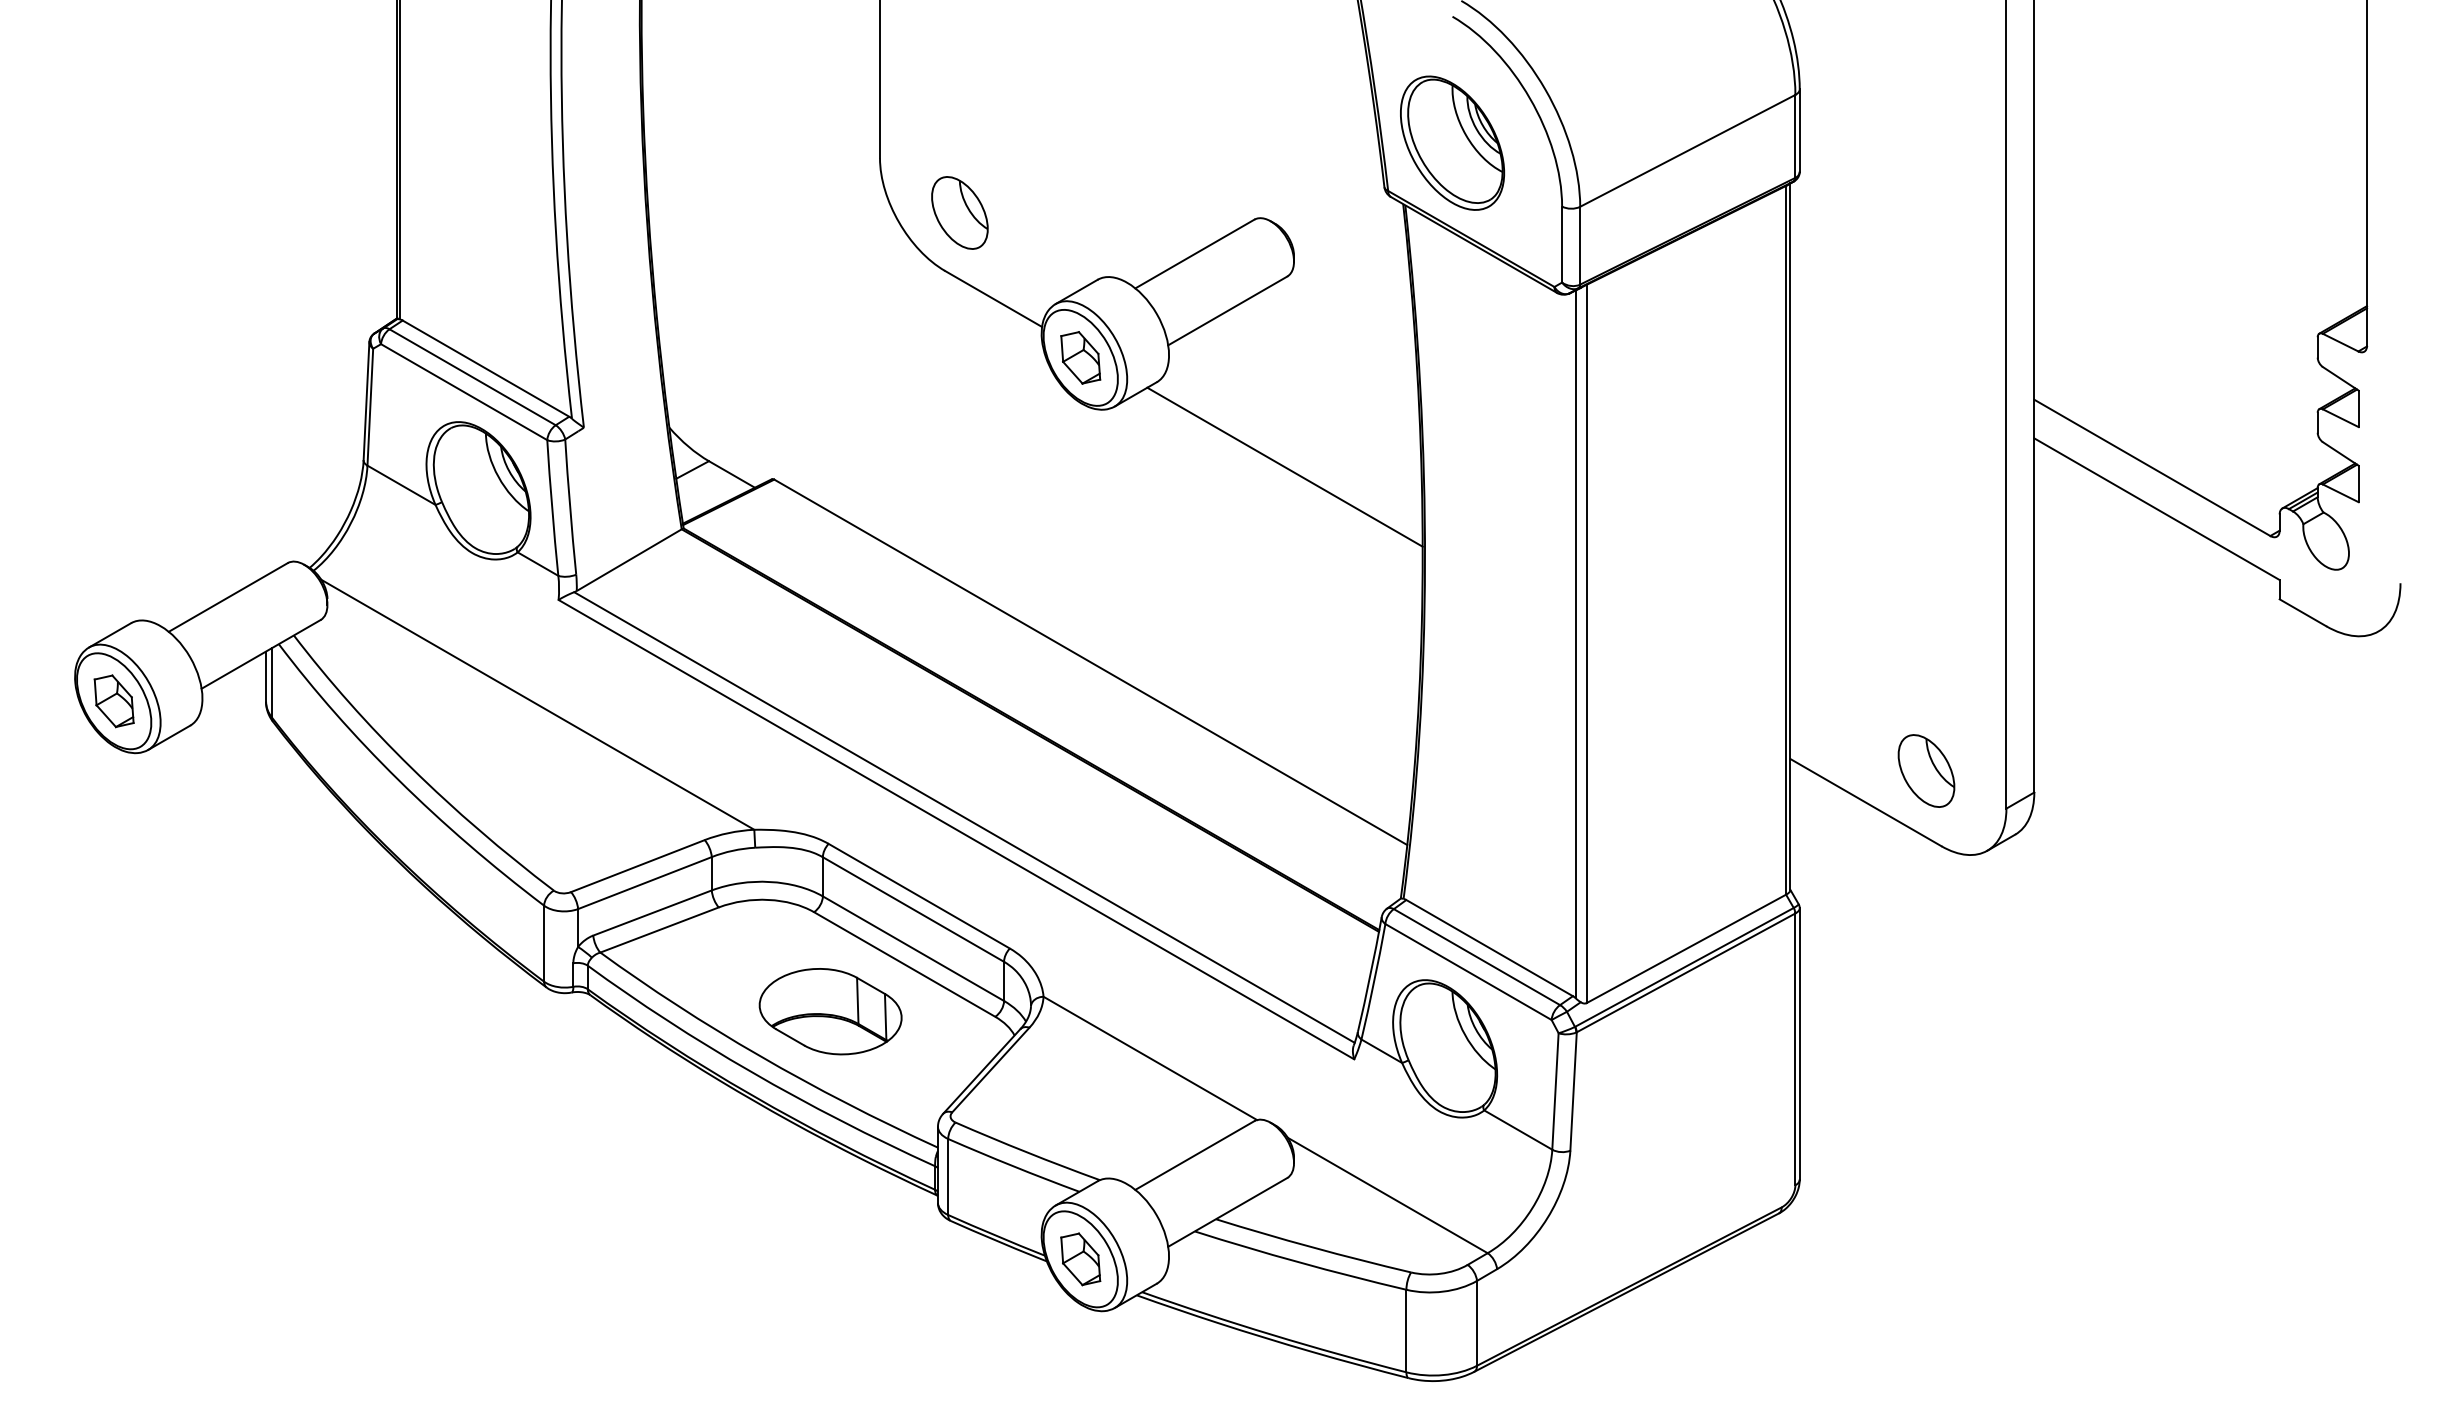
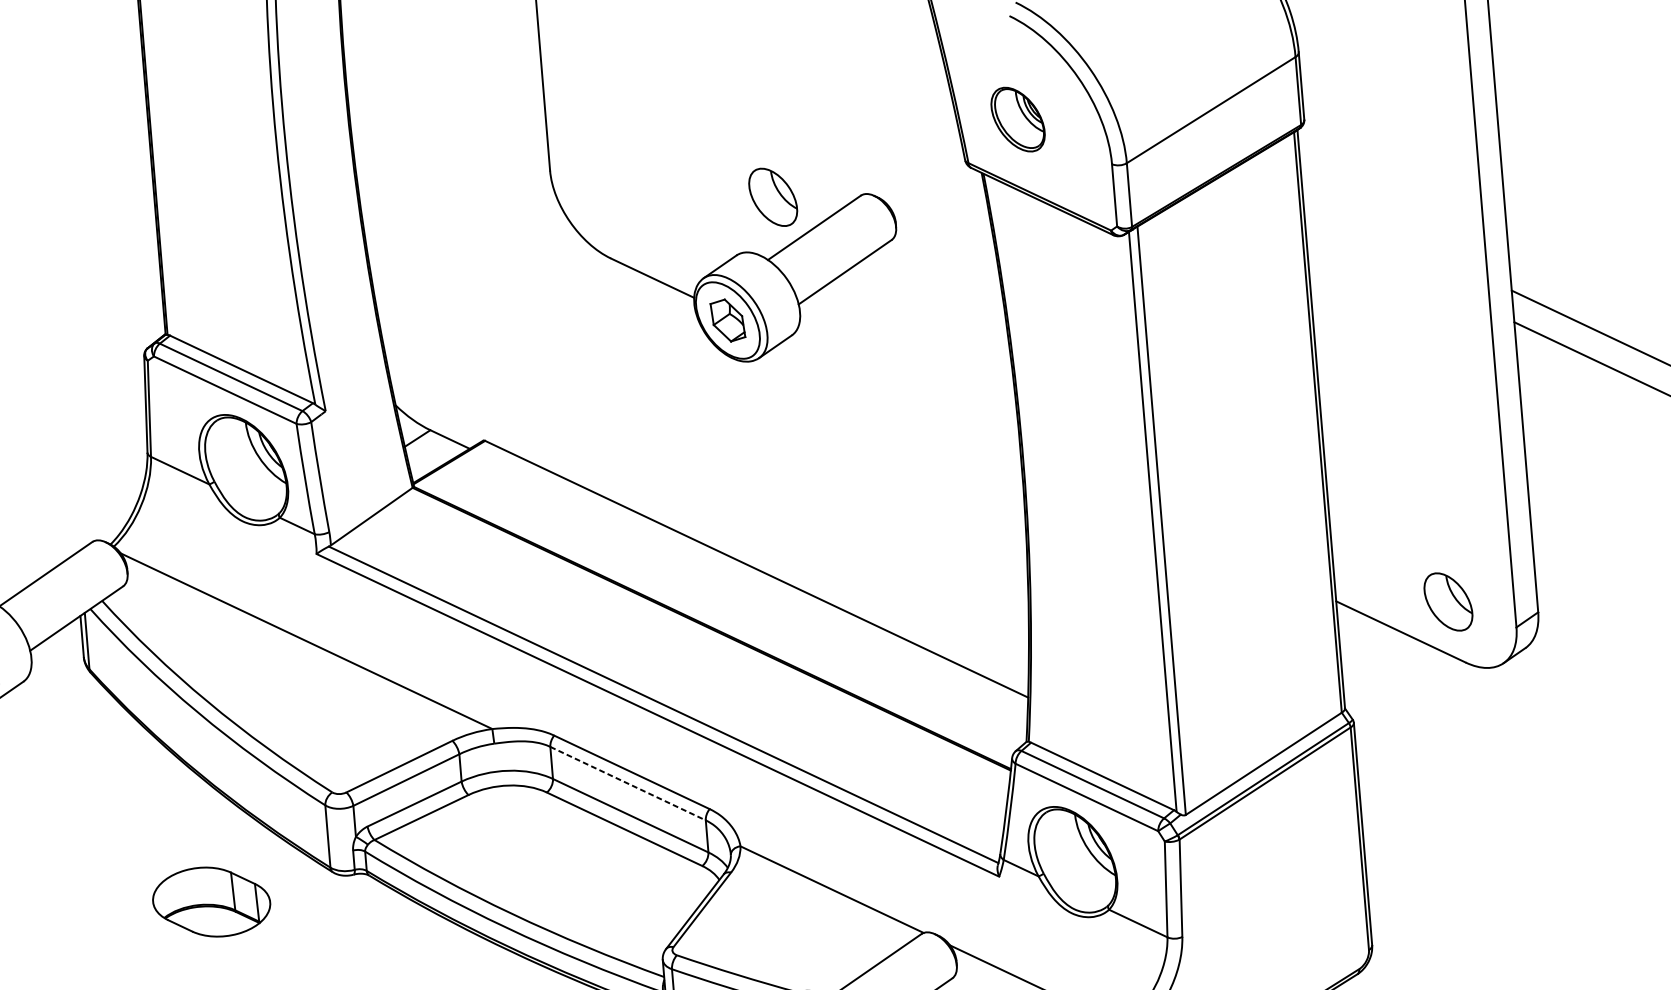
part: (1452, 142) -> (1017, 119), size x0.6
part: (959, 212) -> (772, 196), moved
line: (1284, 466) -> (902, 395), removed
line: (913, 909) -> (628, 783), solid -> dashed
part: (830, 1011) -> (211, 901), moved

